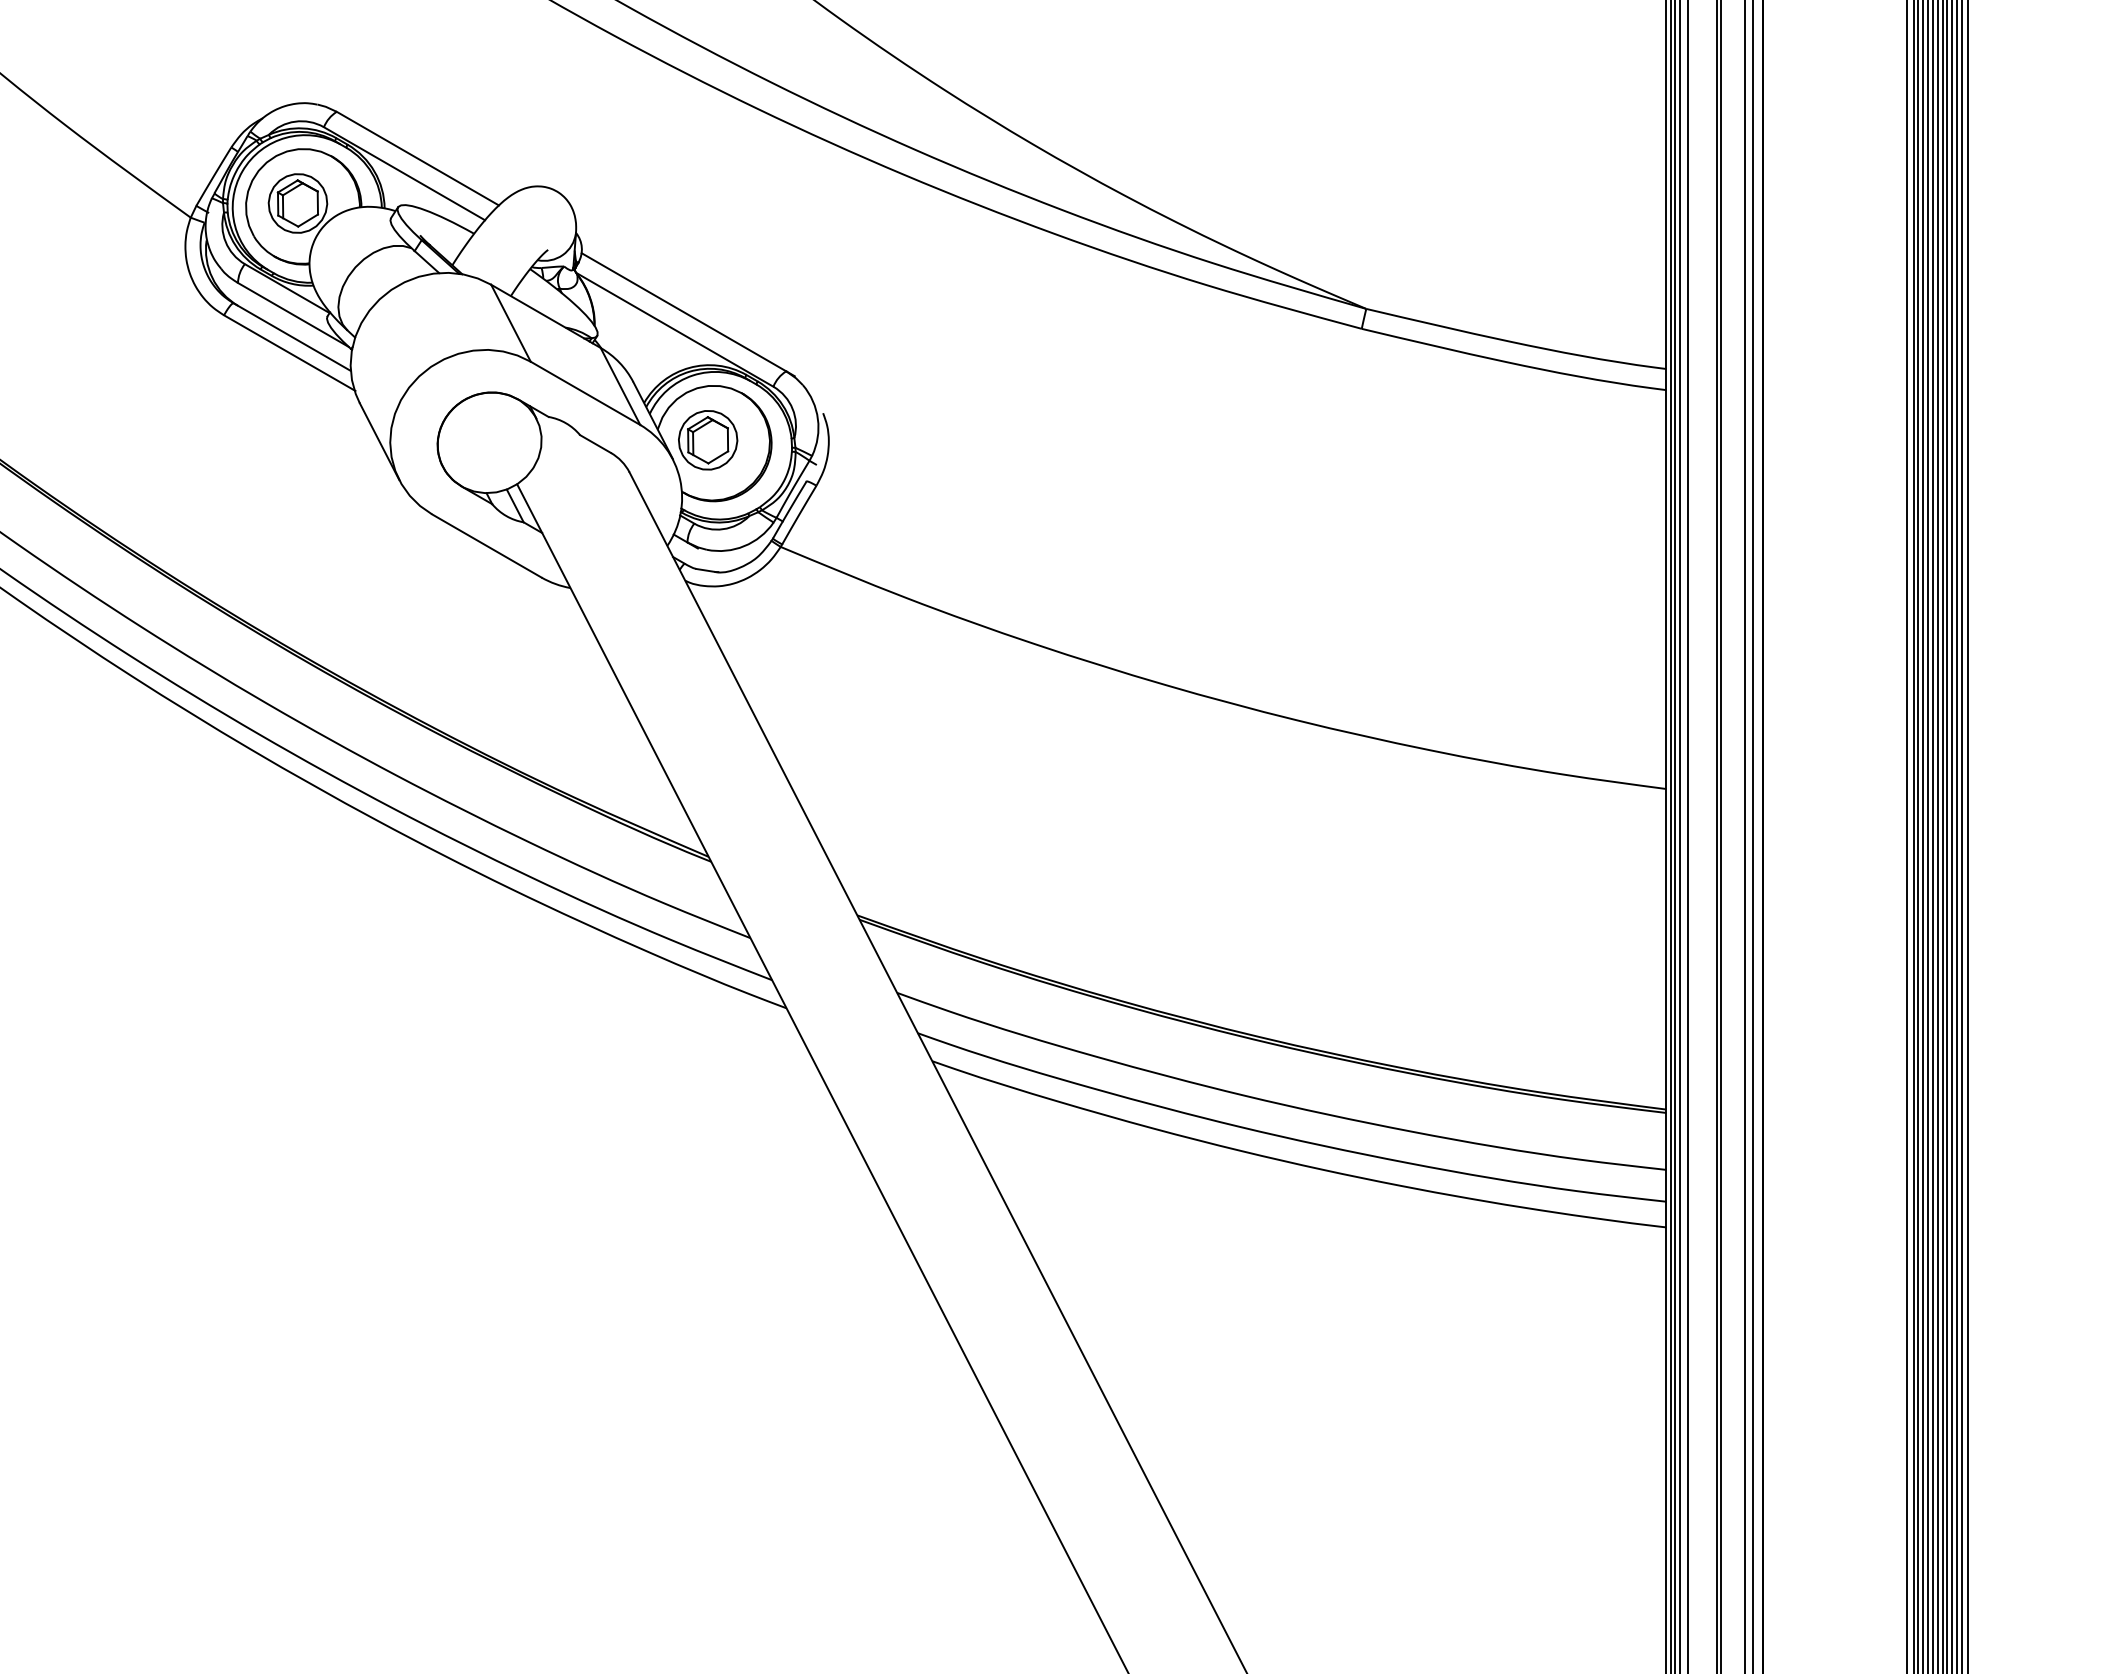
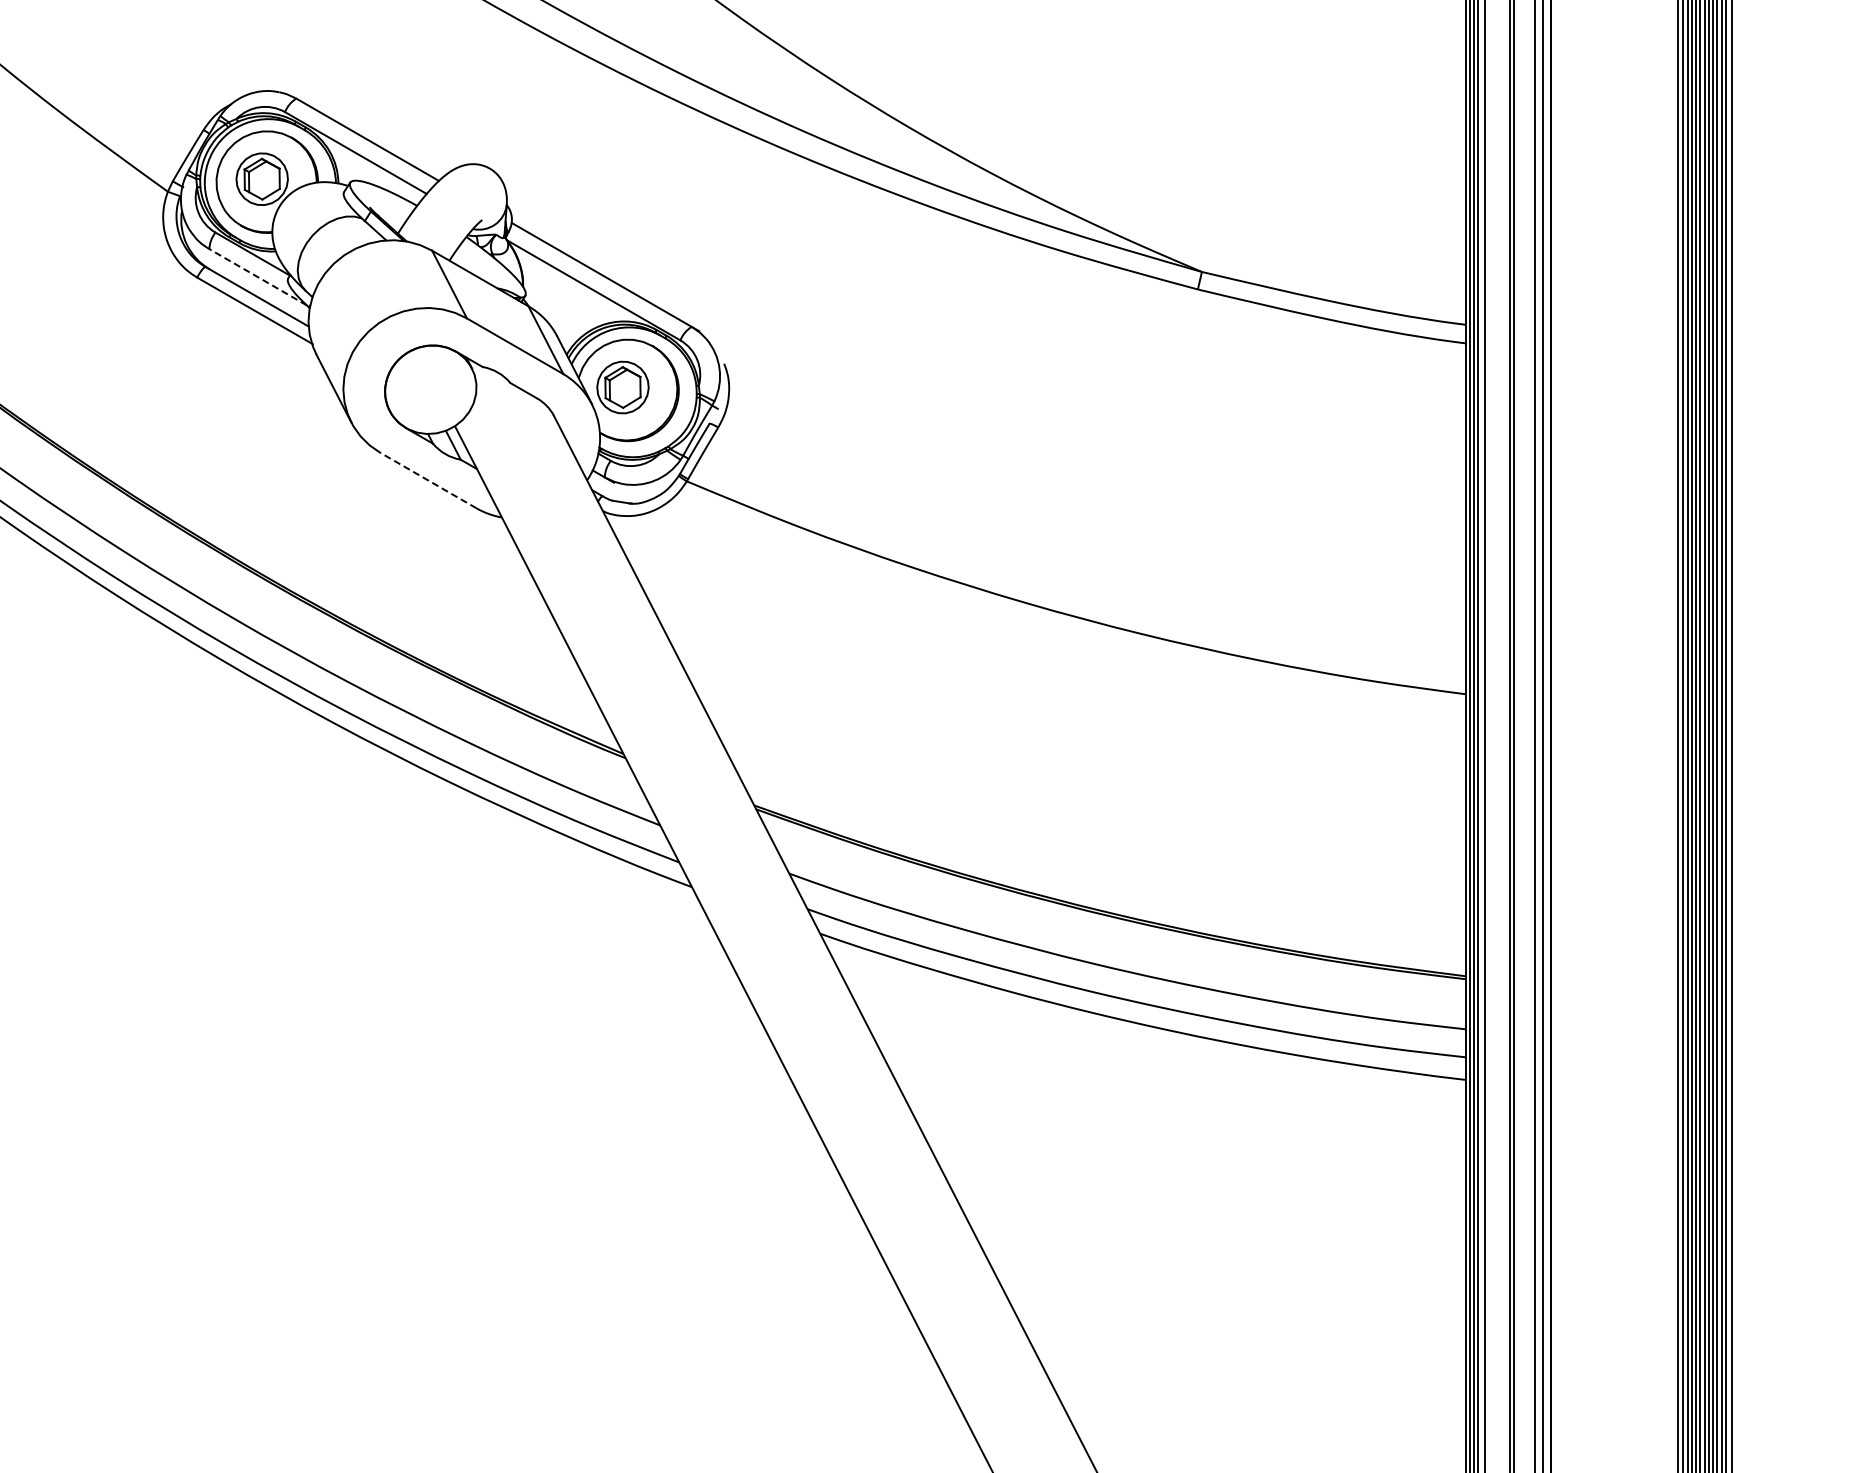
line: (292, 315) -> (257, 277), solid -> dashed
line: (487, 545) -> (428, 480), solid -> dashed

